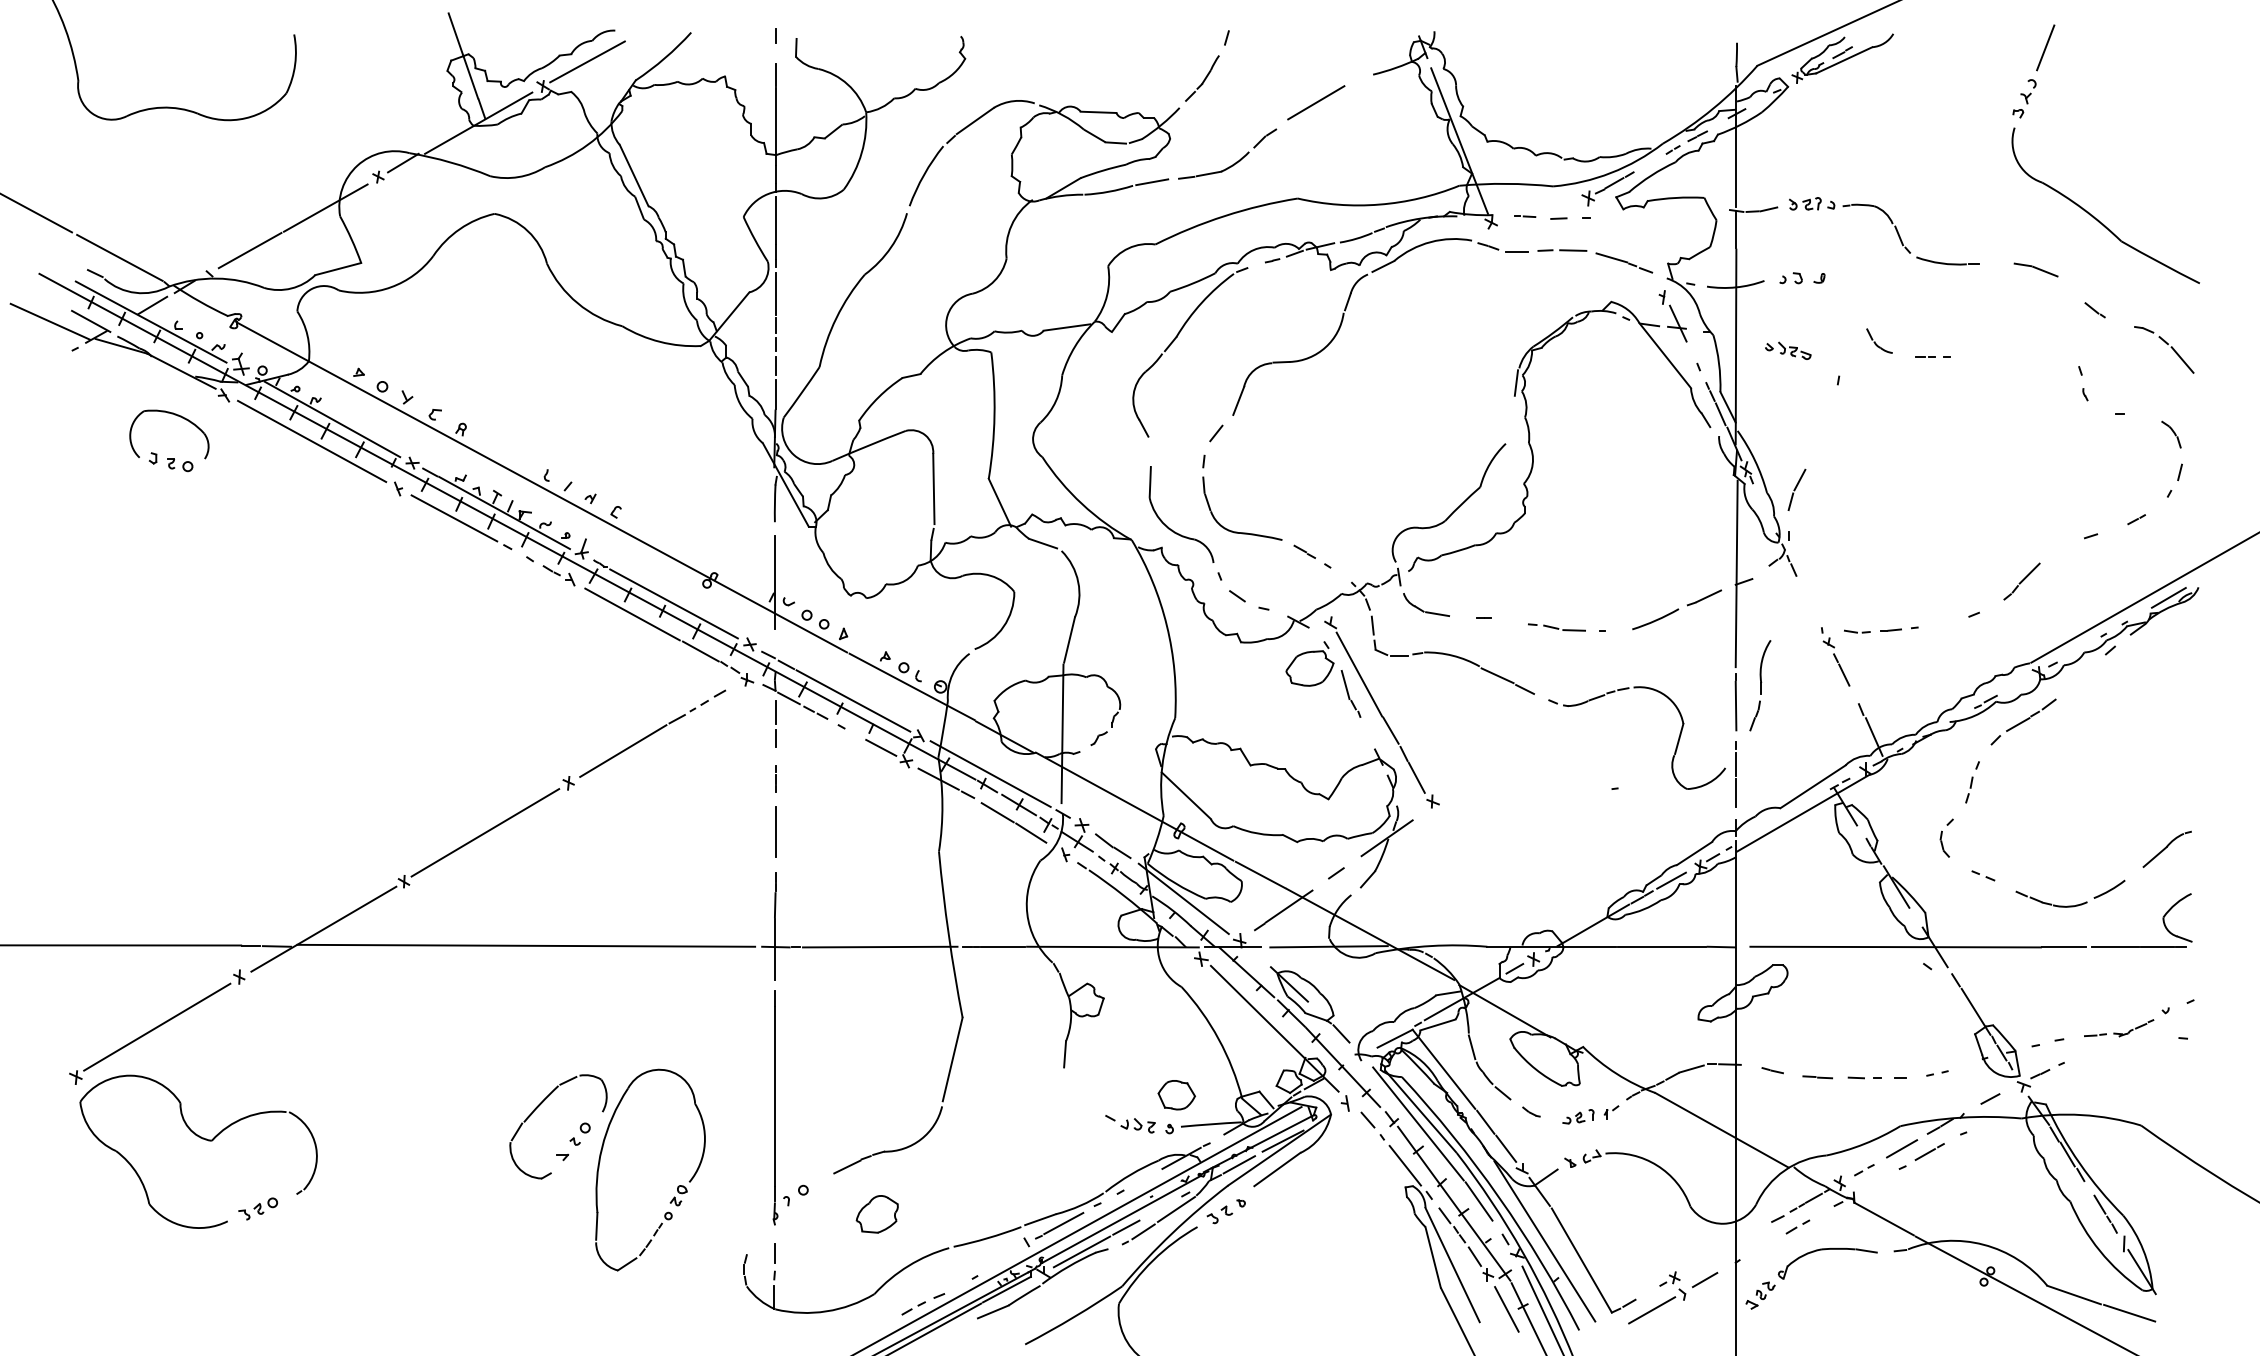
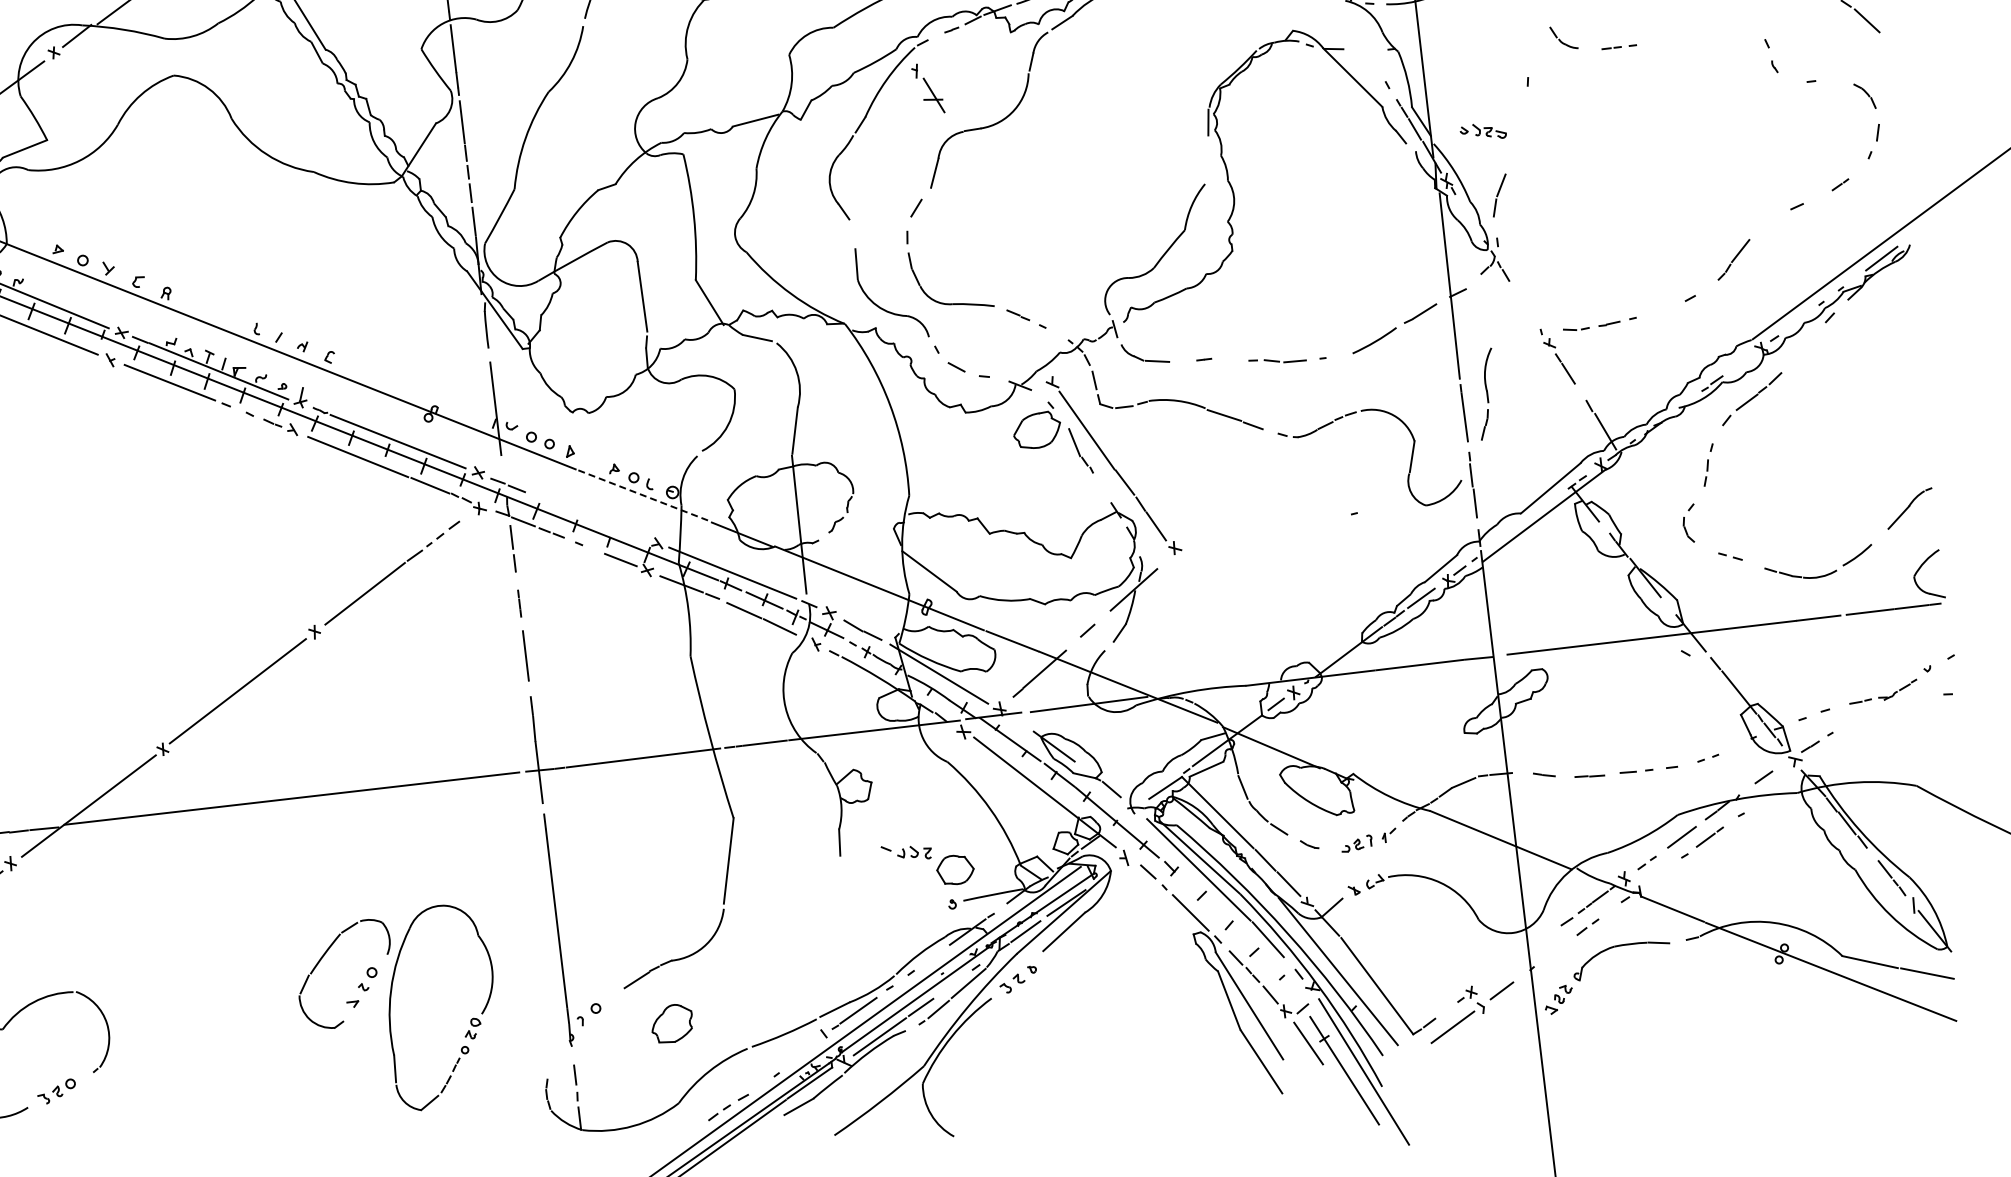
part: (1672, 316) -> (927, 89), moved
part: (1788, 350) -> (1483, 131), moved
line: (912, 686) -> (644, 495), solid -> dashed
line: (853, 700) -> (587, 516), removed
part: (1130, 1124) -> (906, 852), moved
line: (1454, 1203) -> (1244, 944), removed

